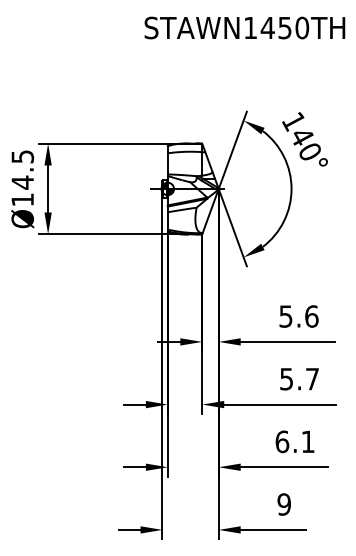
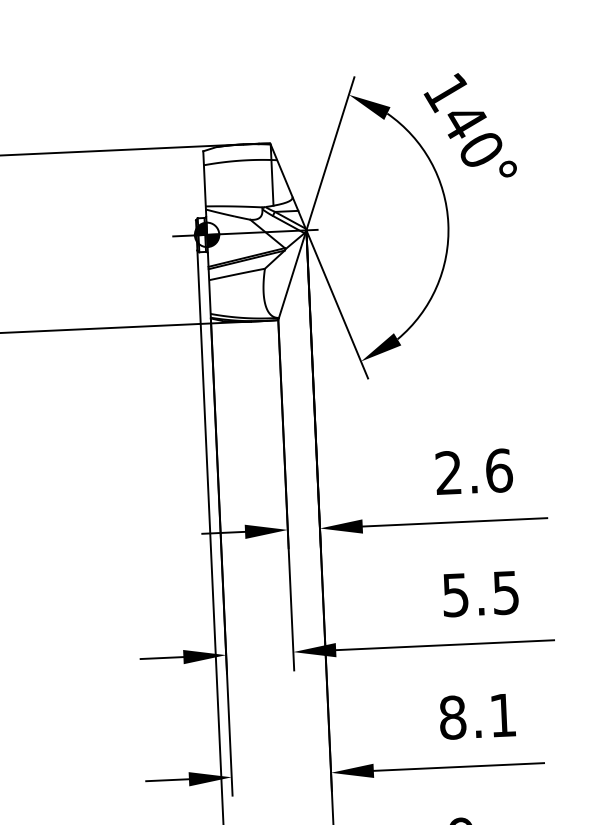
text: (285, 316) -> (447, 473), 5.6 -> 2.6
text: (312, 379) -> (506, 593), 5.7 -> 5.5
text: (282, 441) -> (453, 716), 6.1 -> 8.1

